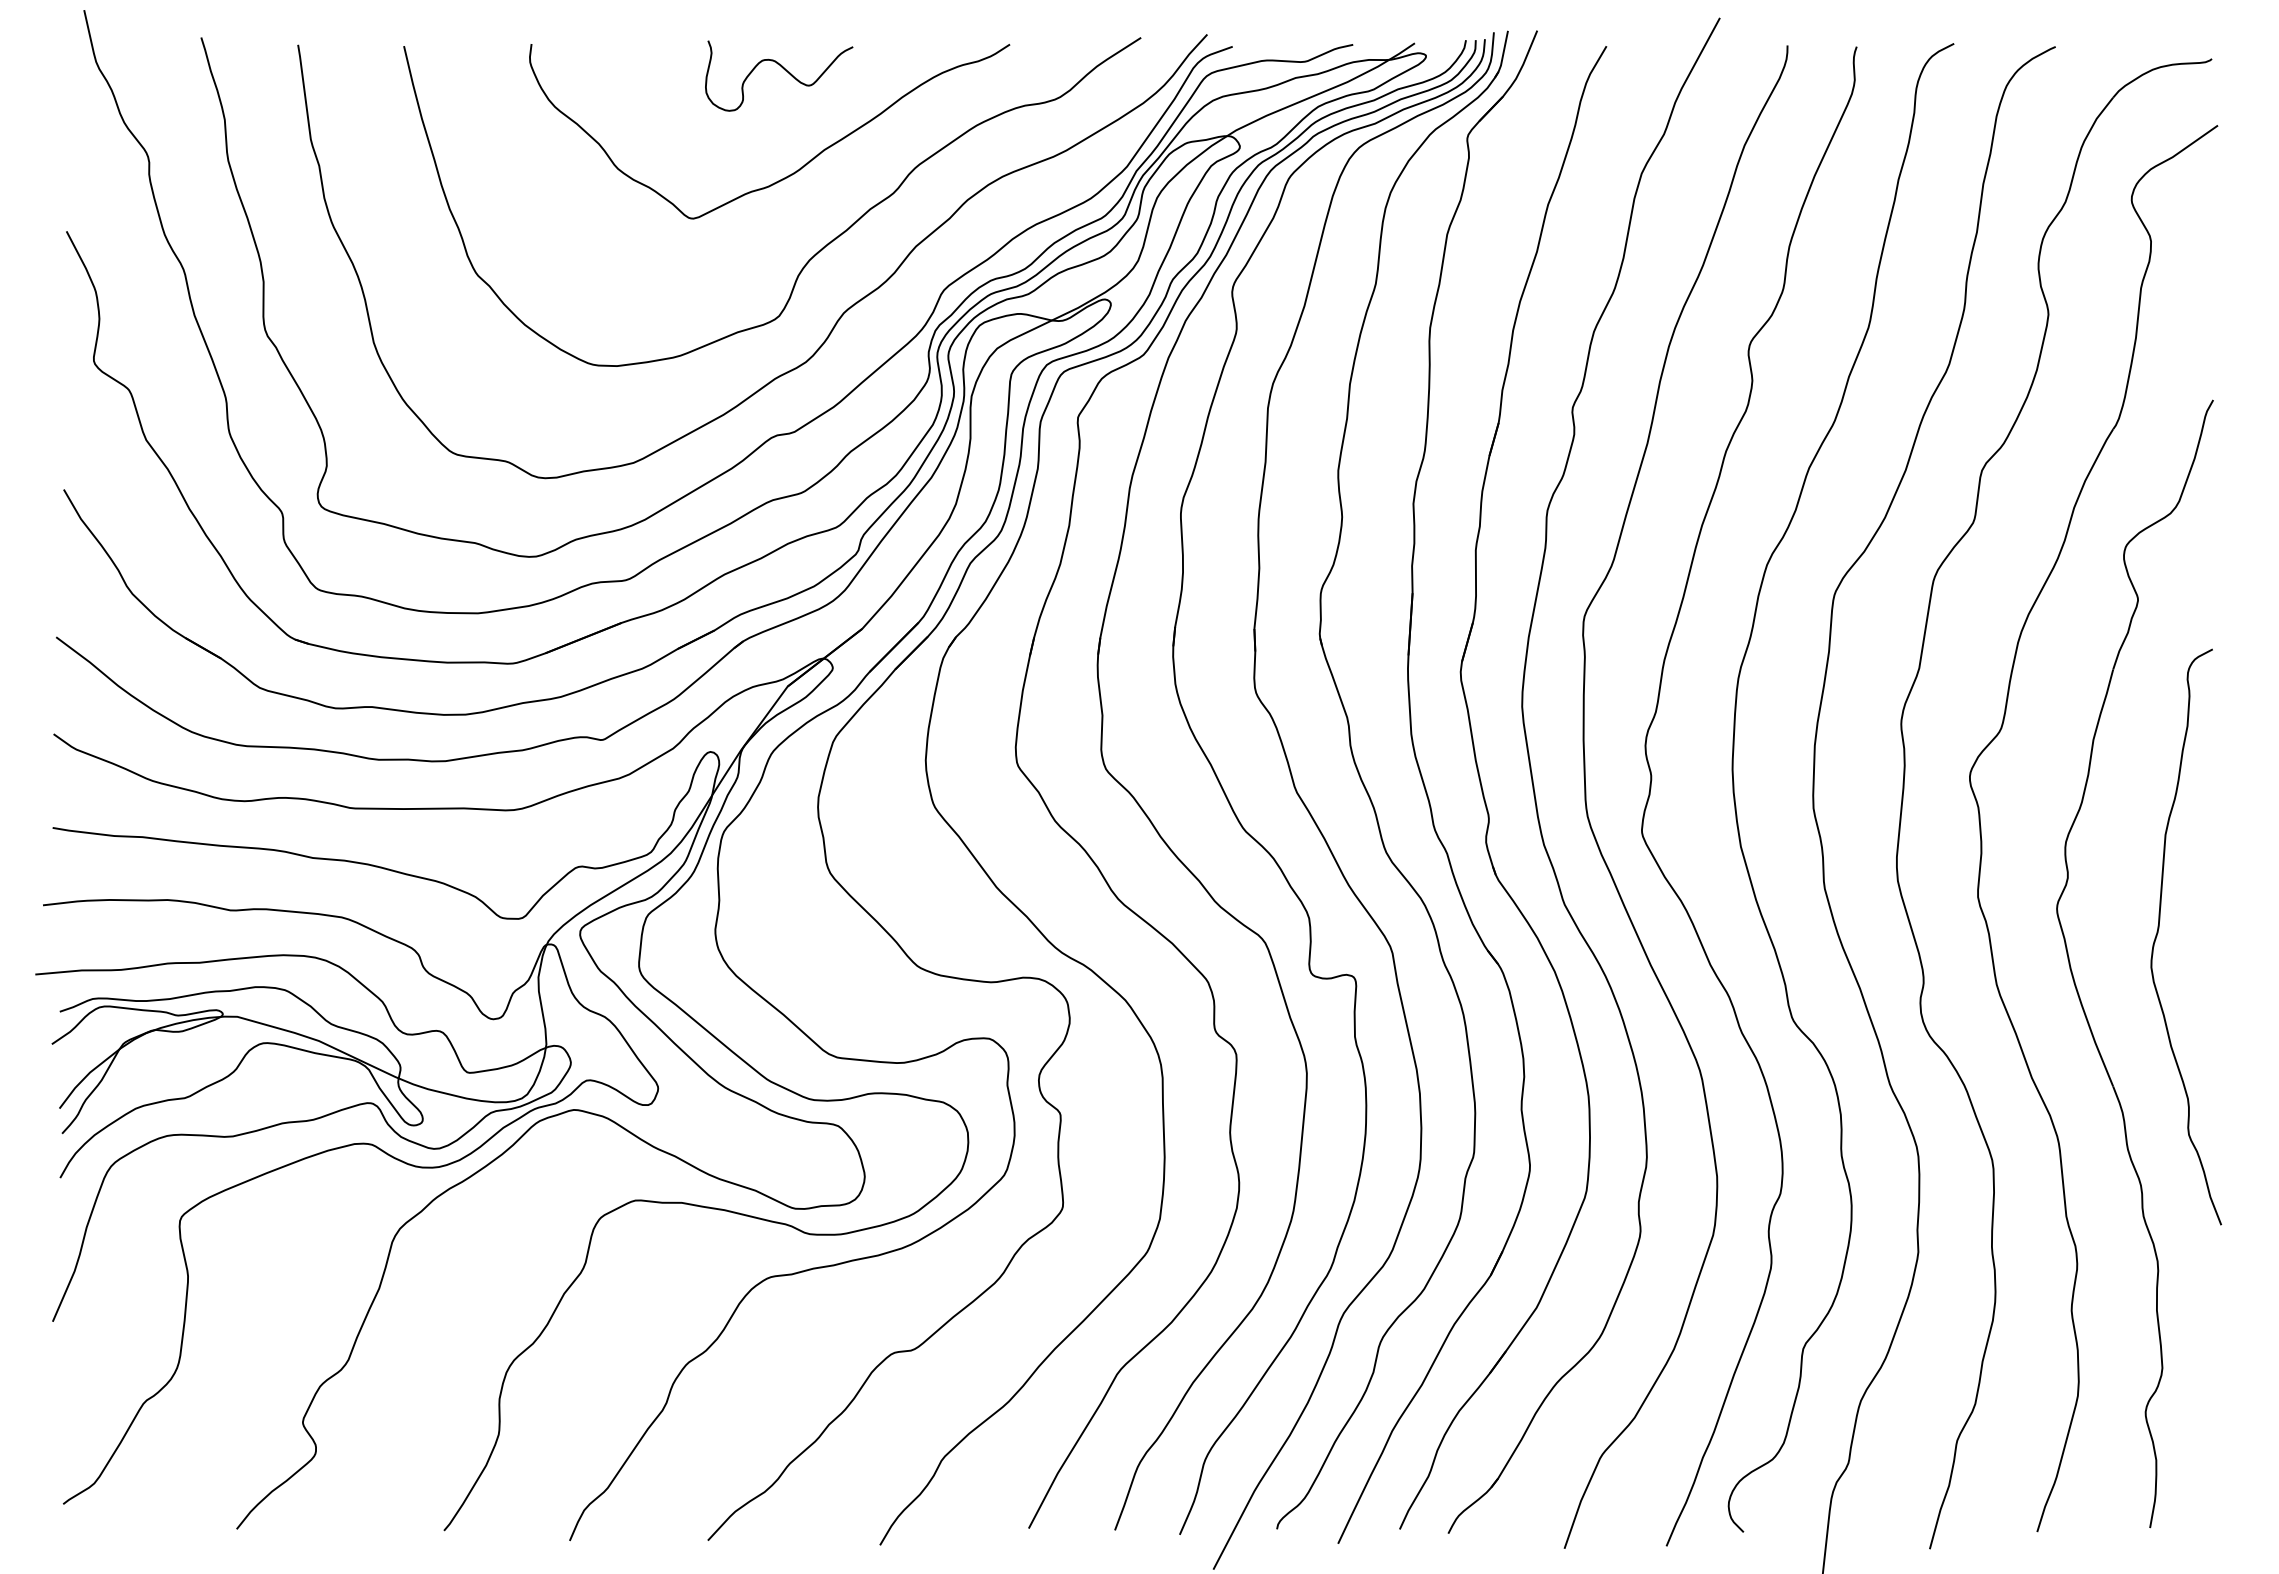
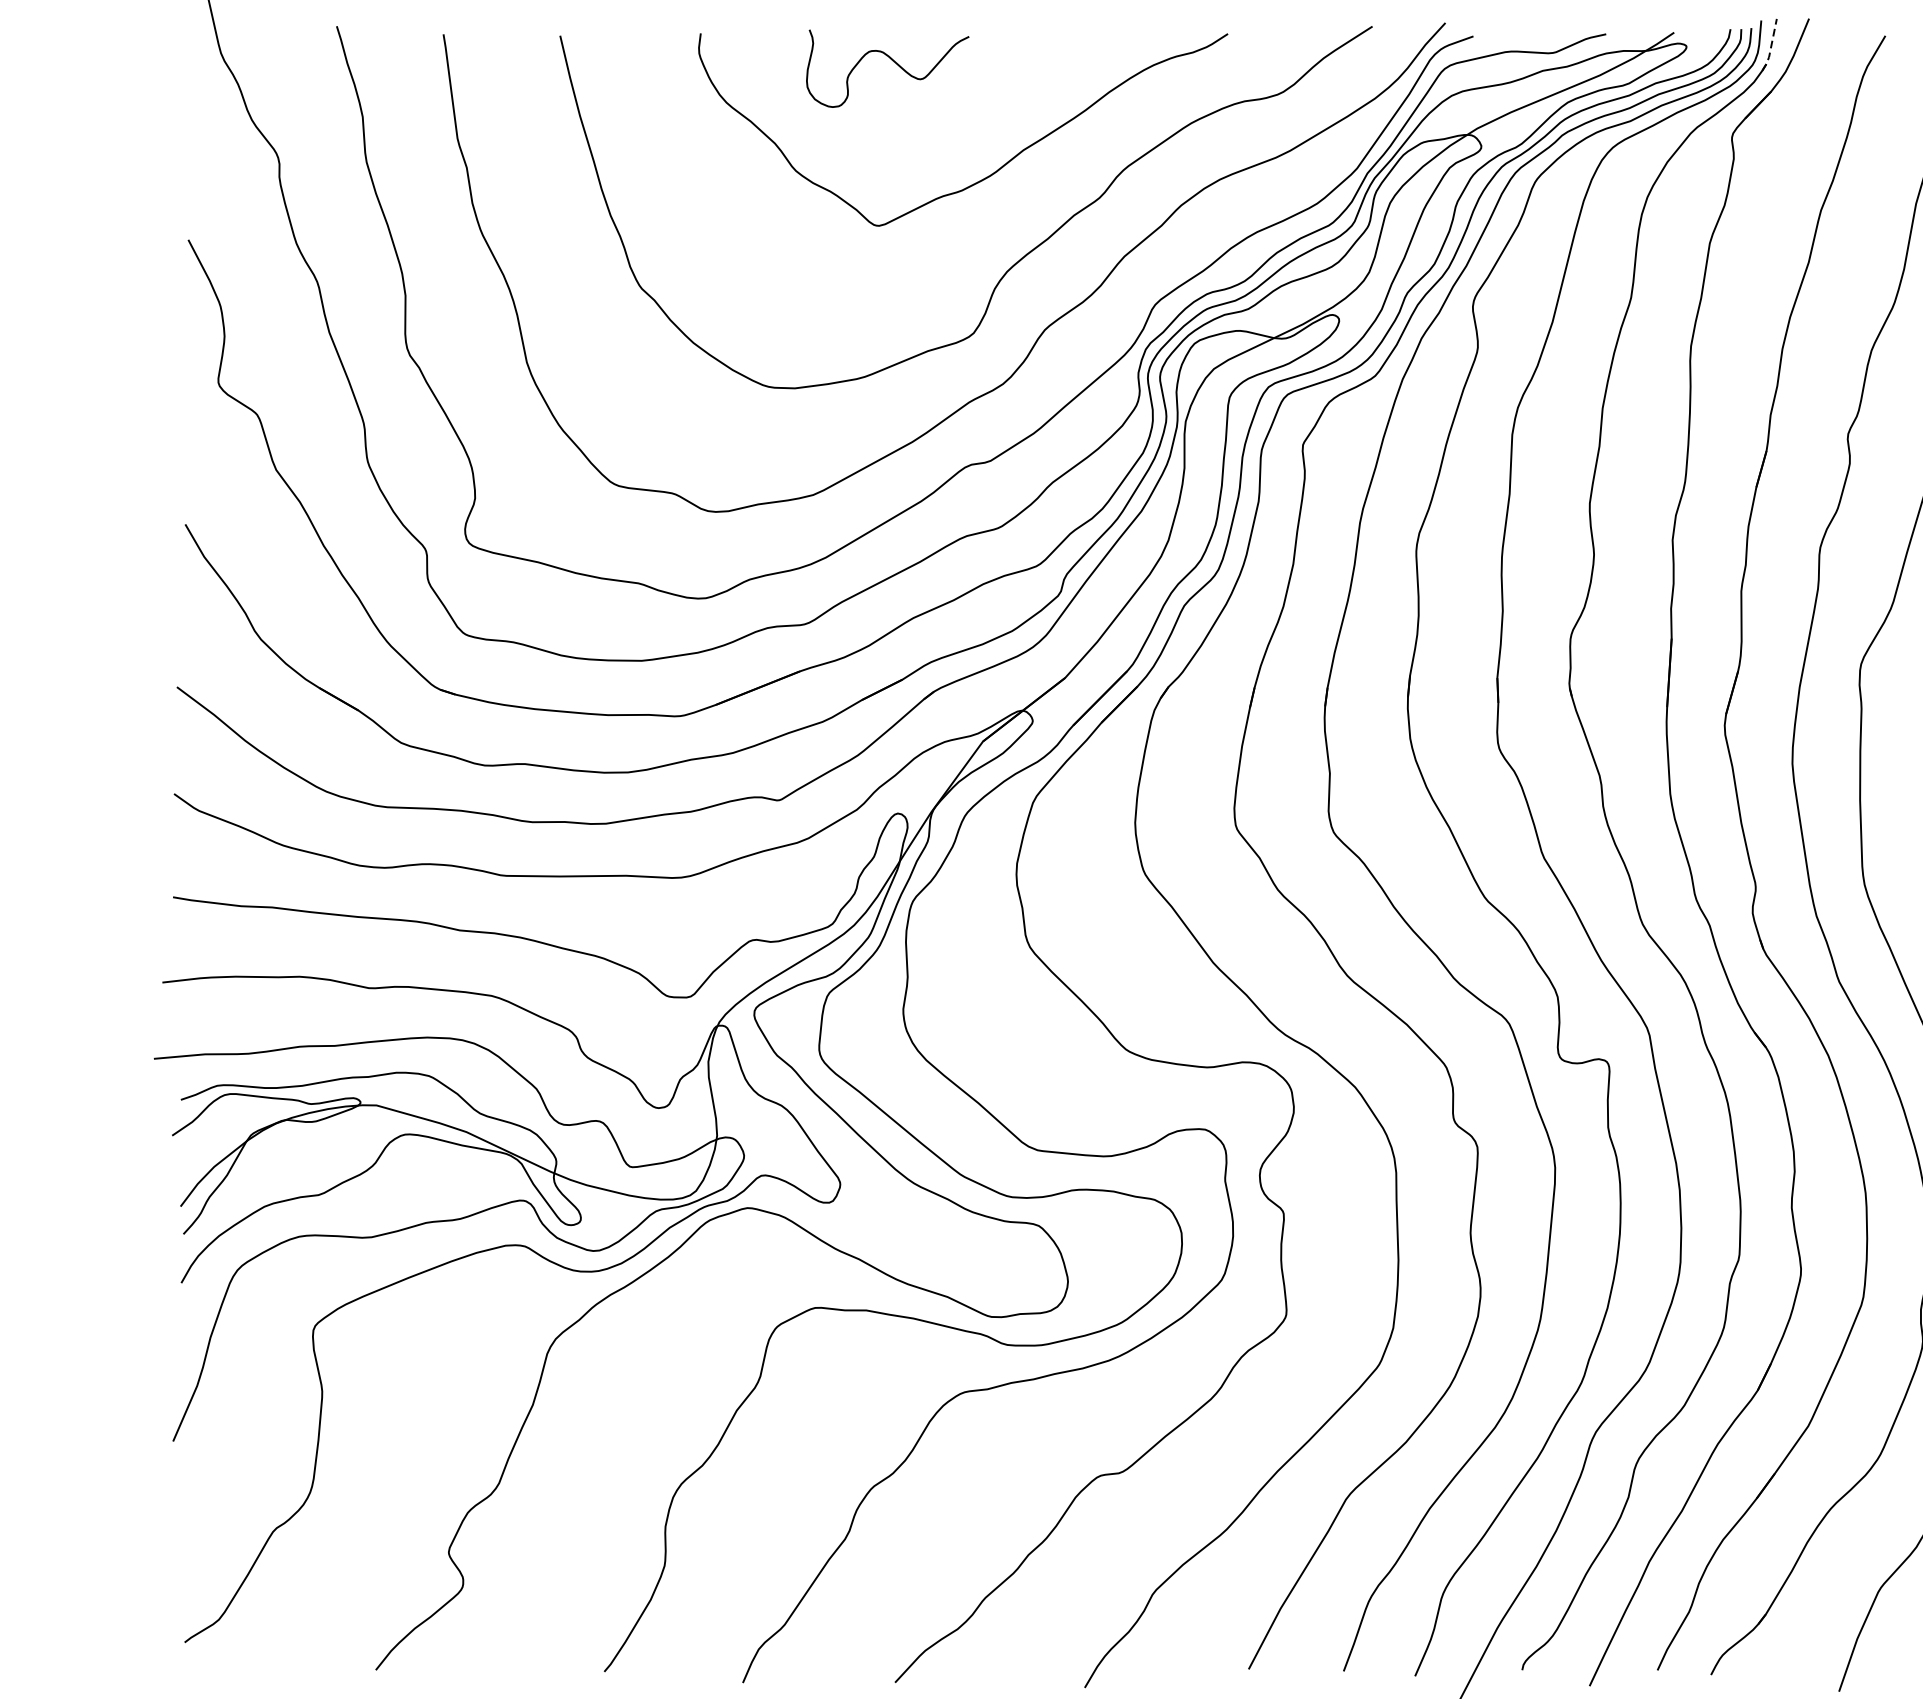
line: (1502, 55) -> (1770, 46), solid -> dashed
curve: (784, 70) -> (893, 62), moved

